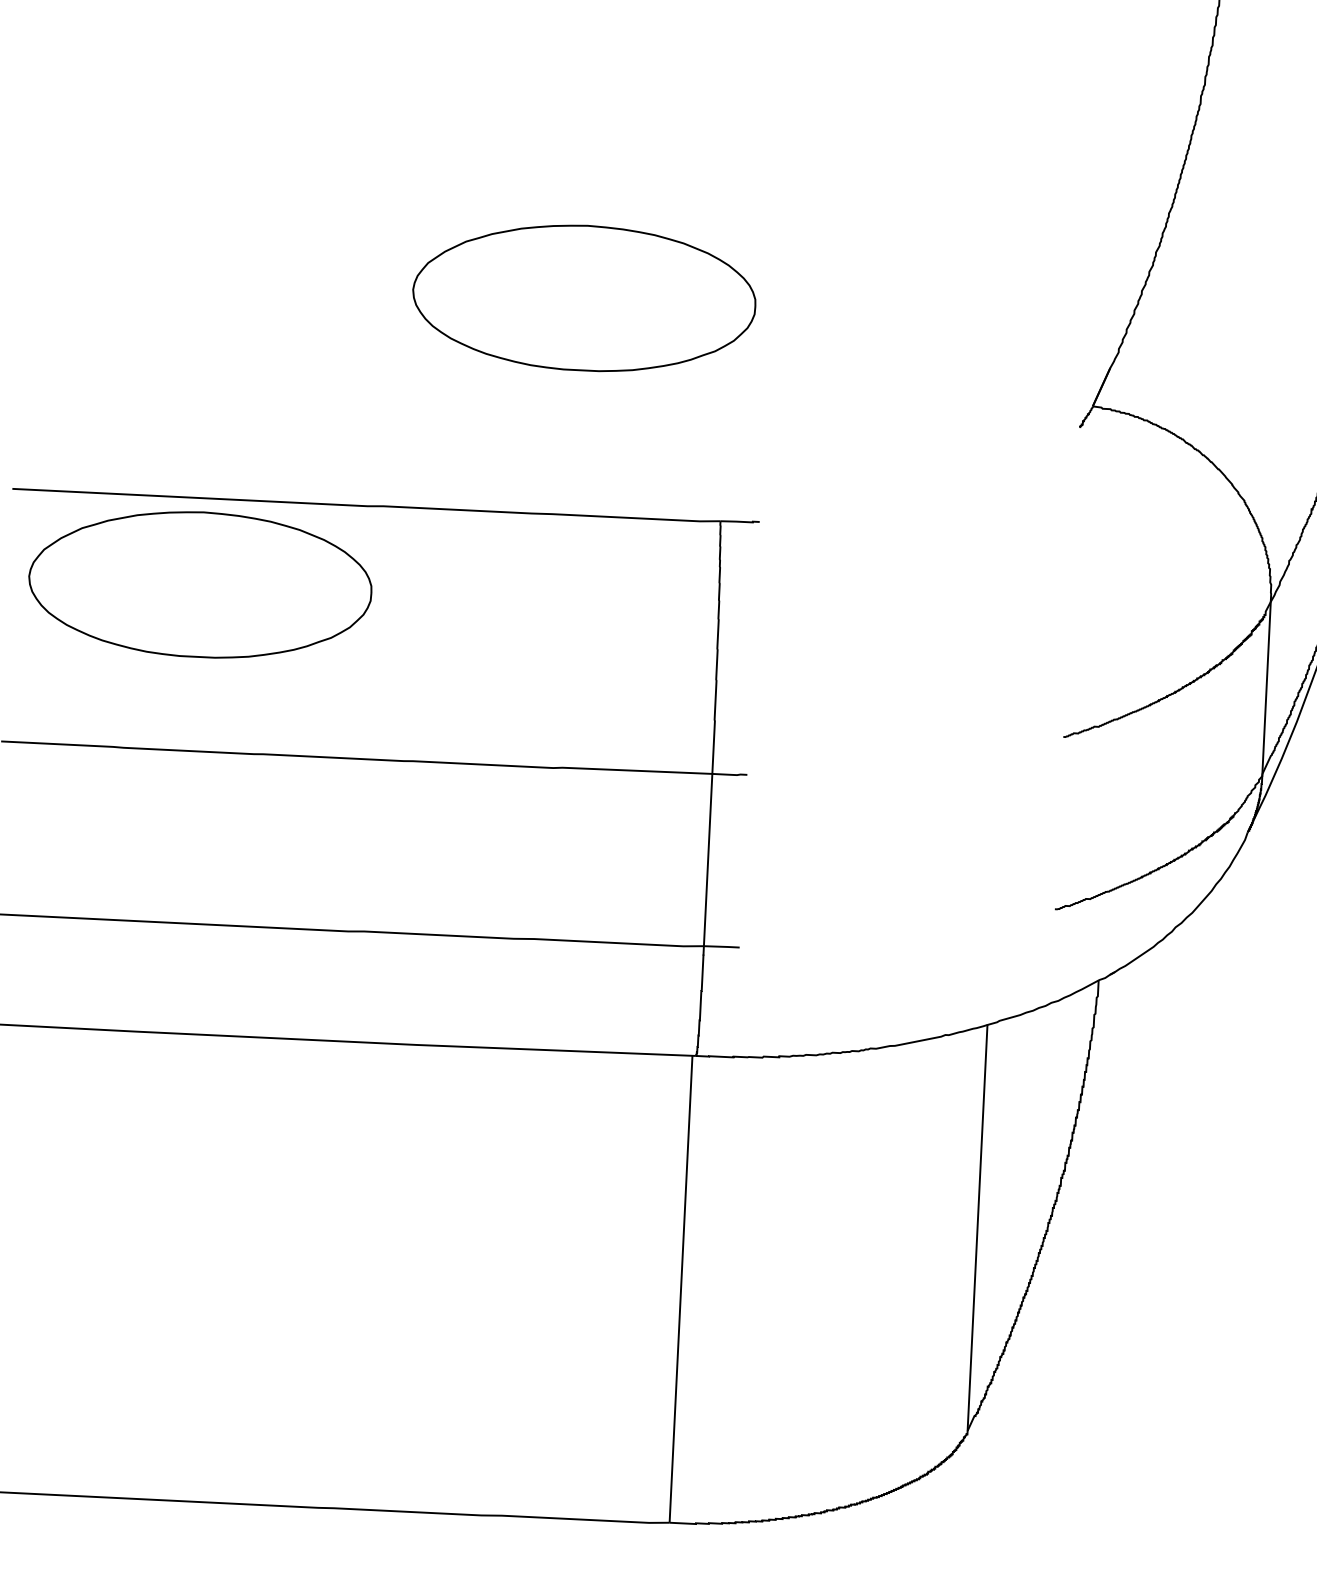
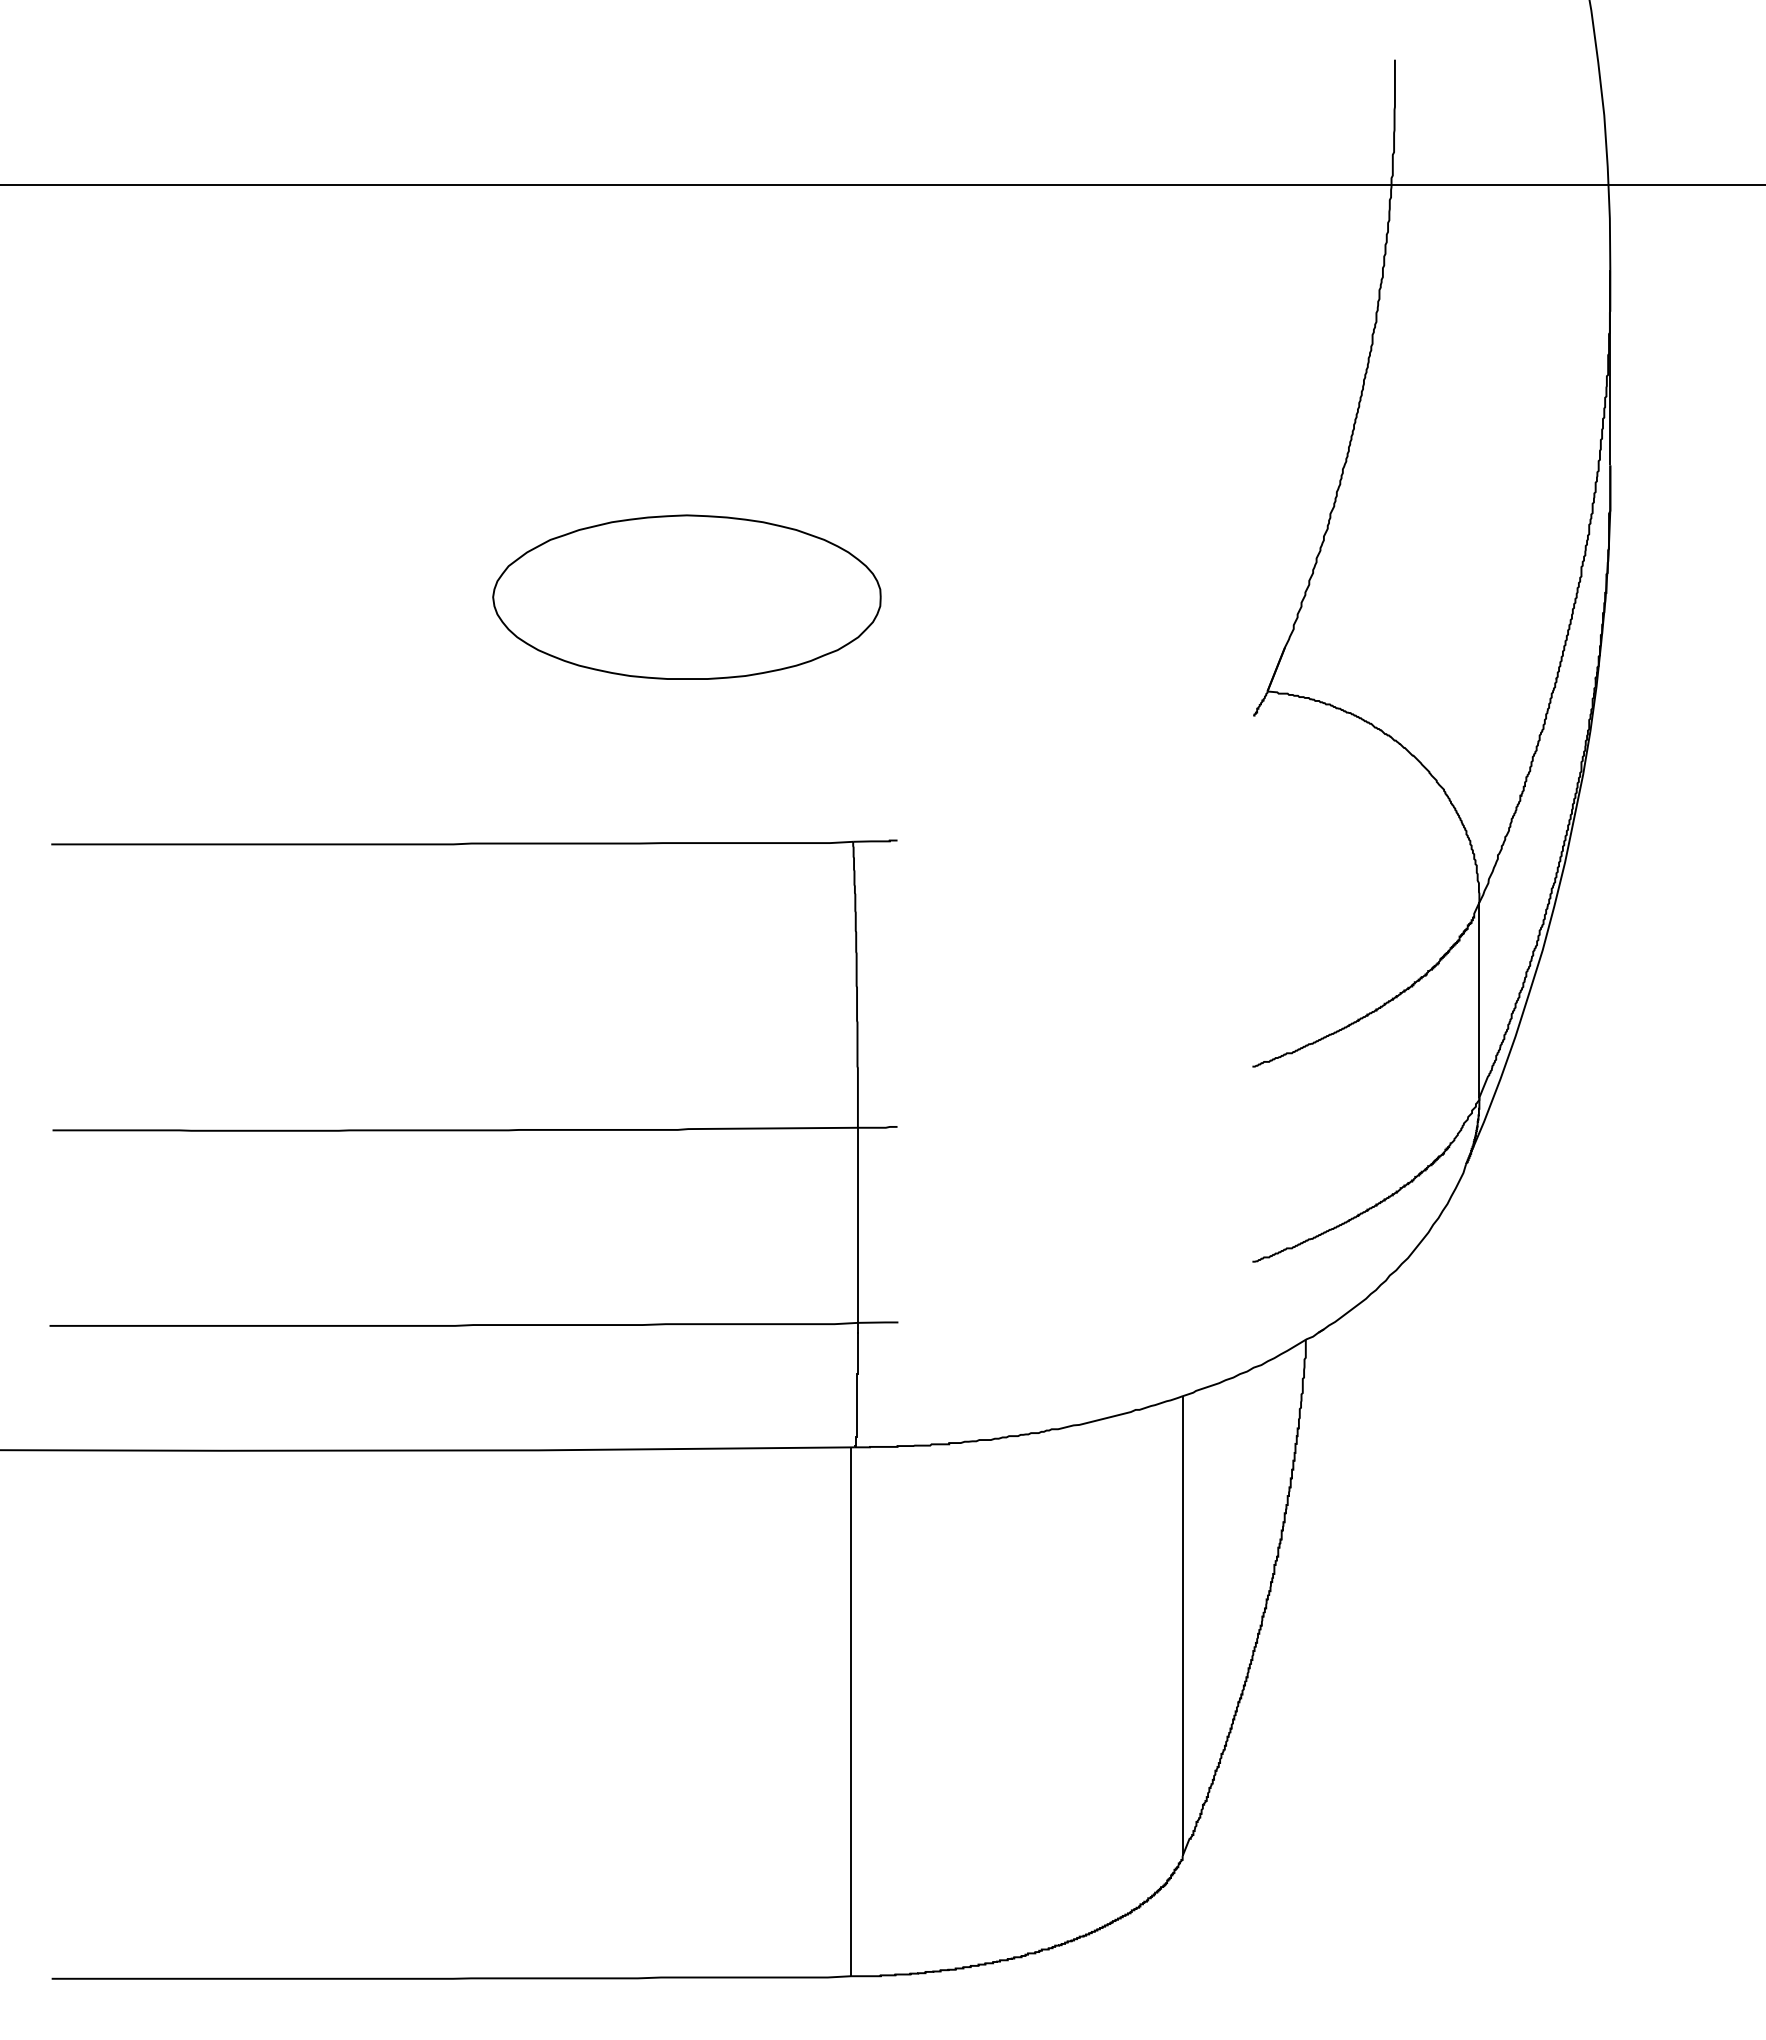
part: (199, 583) -> (268, 941), removed

